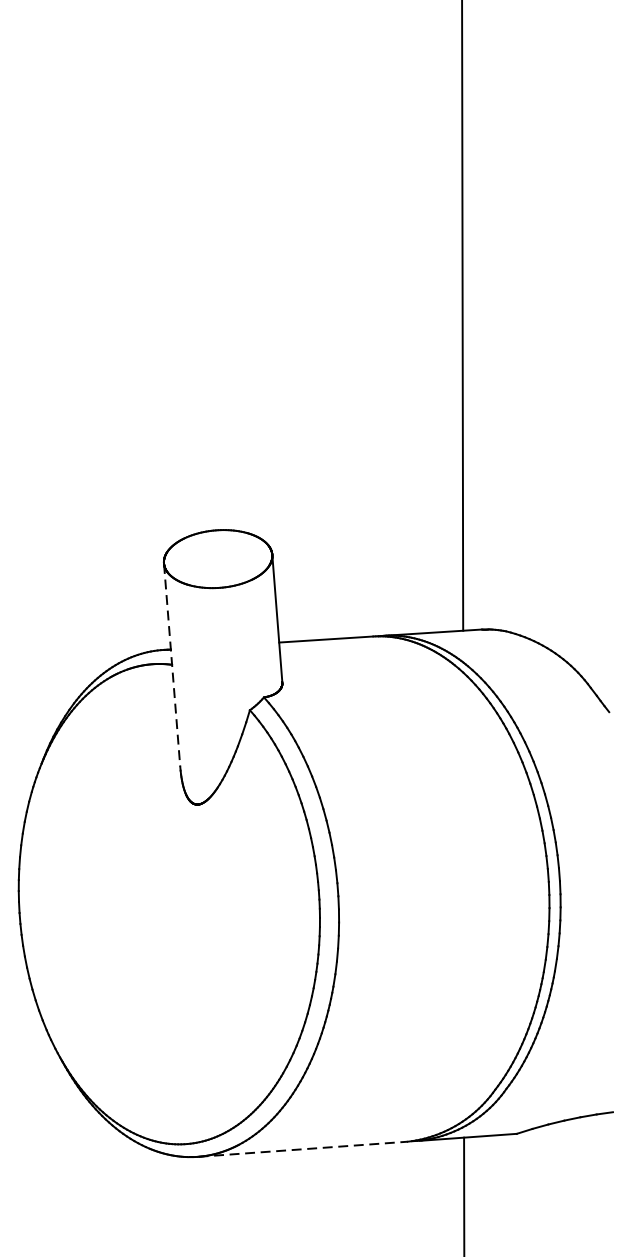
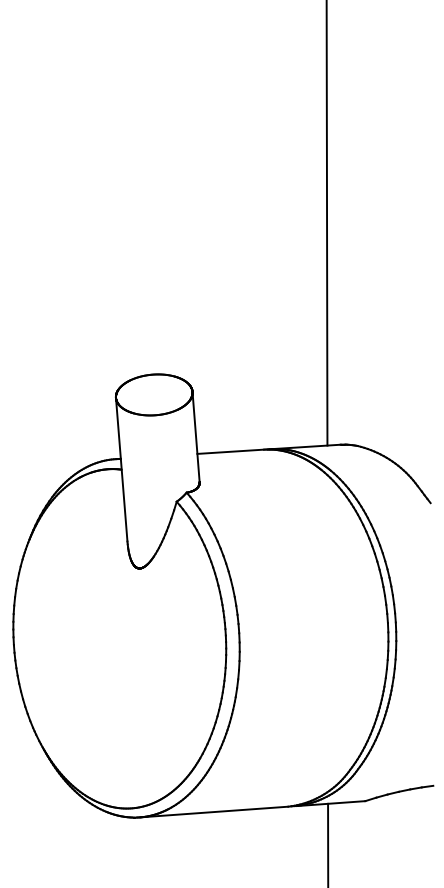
line: (171, 664) -> (121, 469), dashed -> solid
line: (303, 1148) -> (214, 811), dashed -> solid

